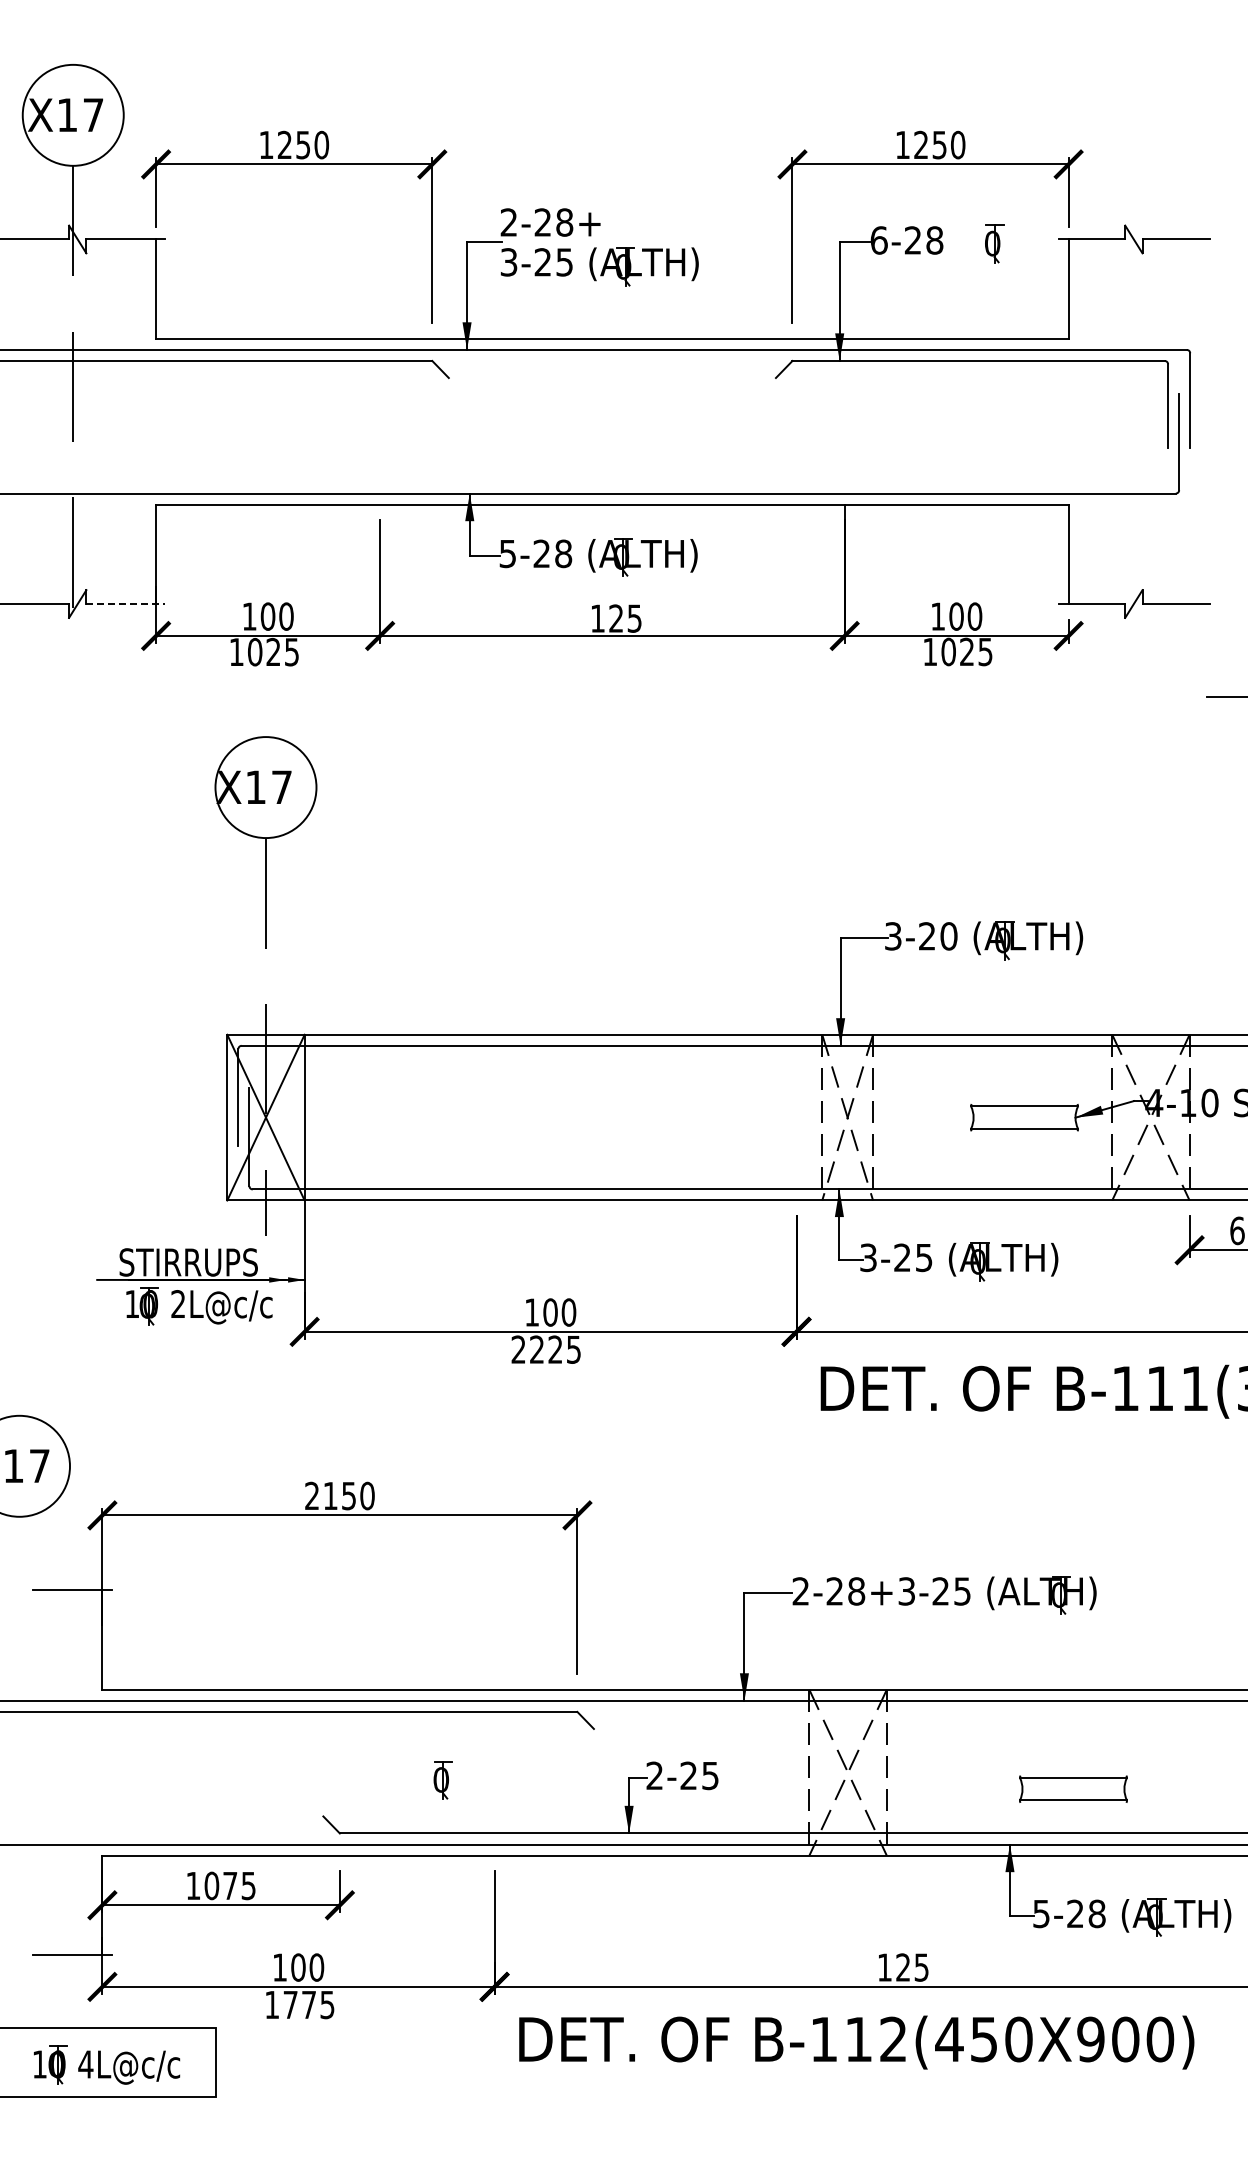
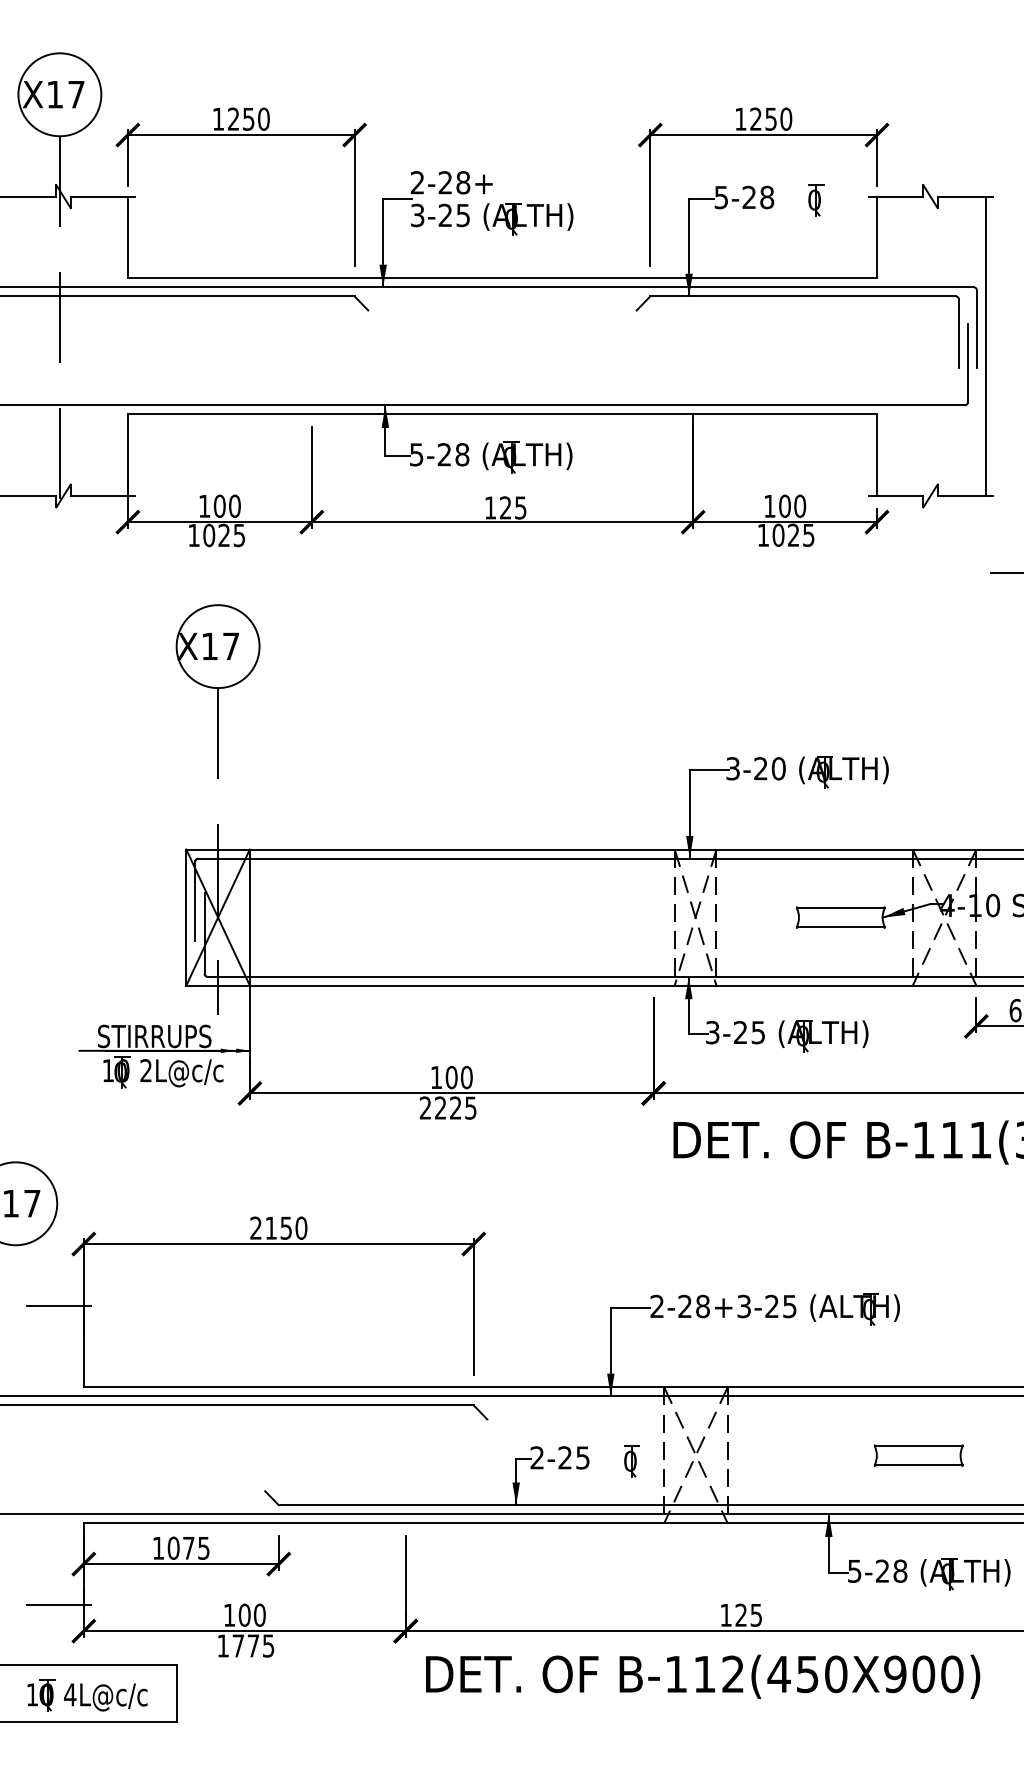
text: (878, 240) -> (720, 197), 6-28 -> 5-28
line: (1201, 421) -> (986, 346), added
line: (126, 604) -> (103, 496), dashed -> solid
part: (442, 1780) -> (631, 1461), moved
part: (1073, 1788) -> (918, 1455), moved

